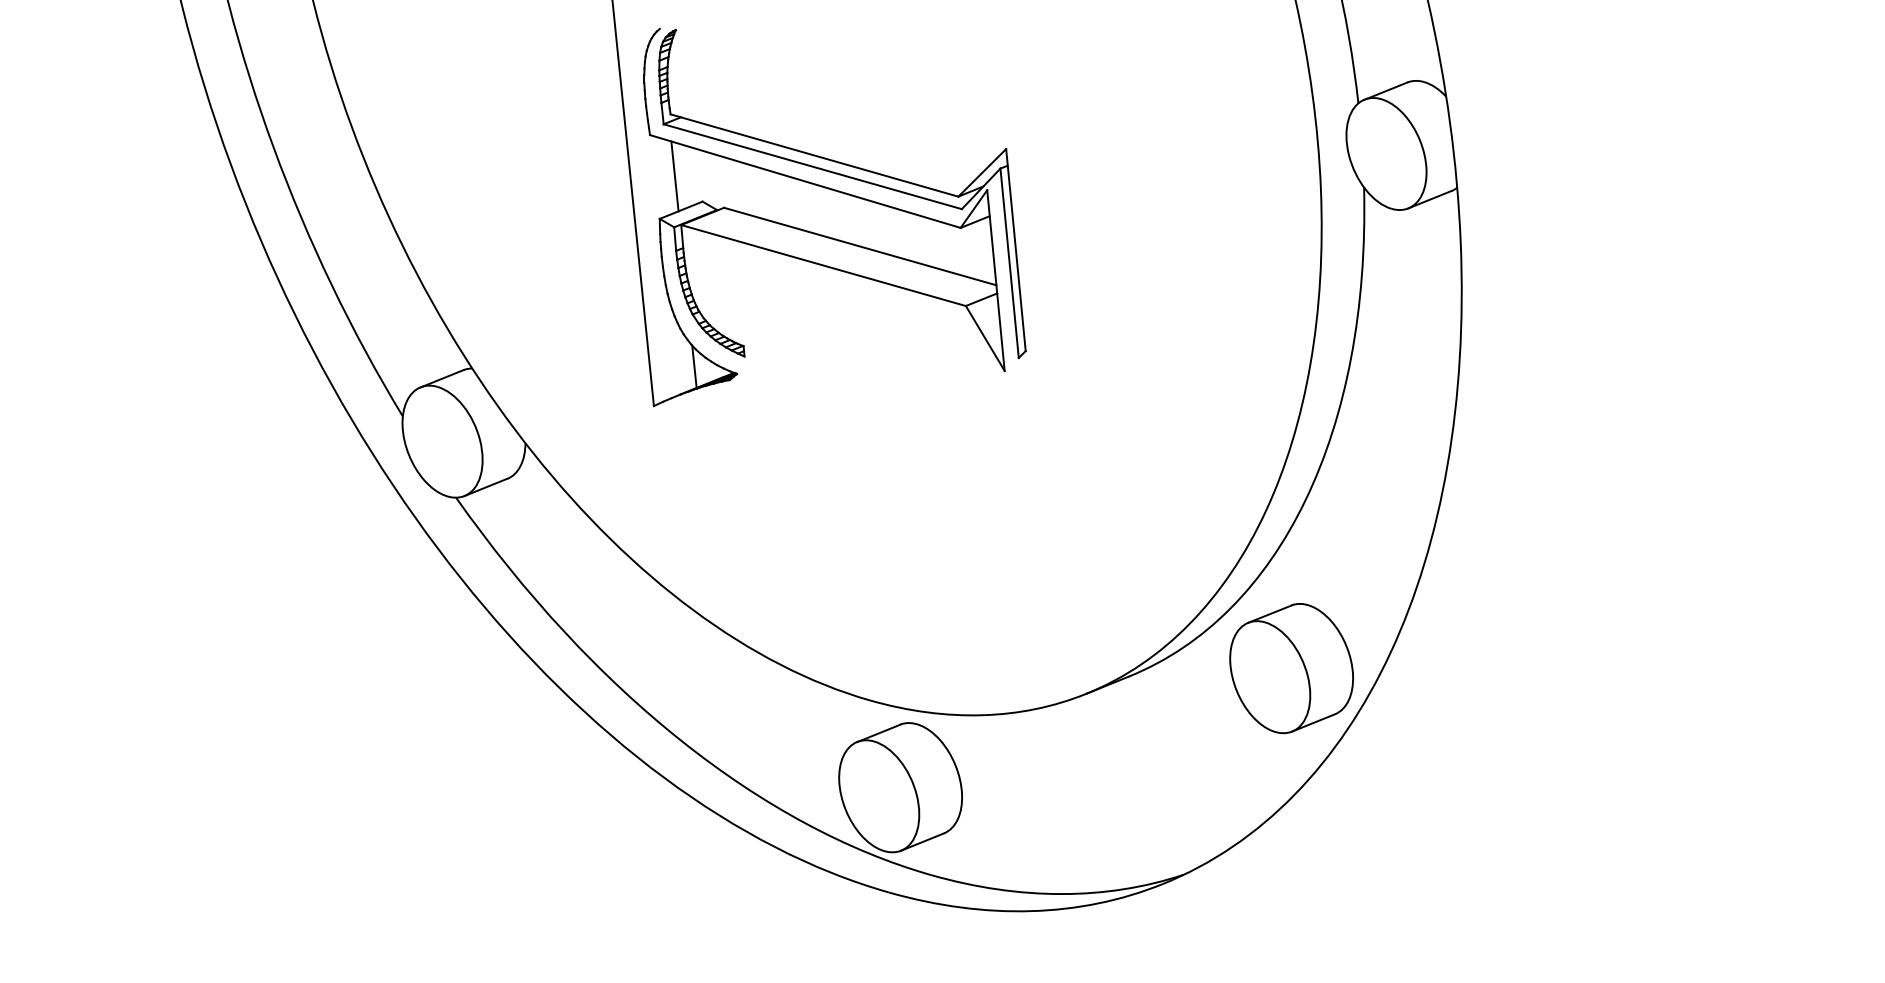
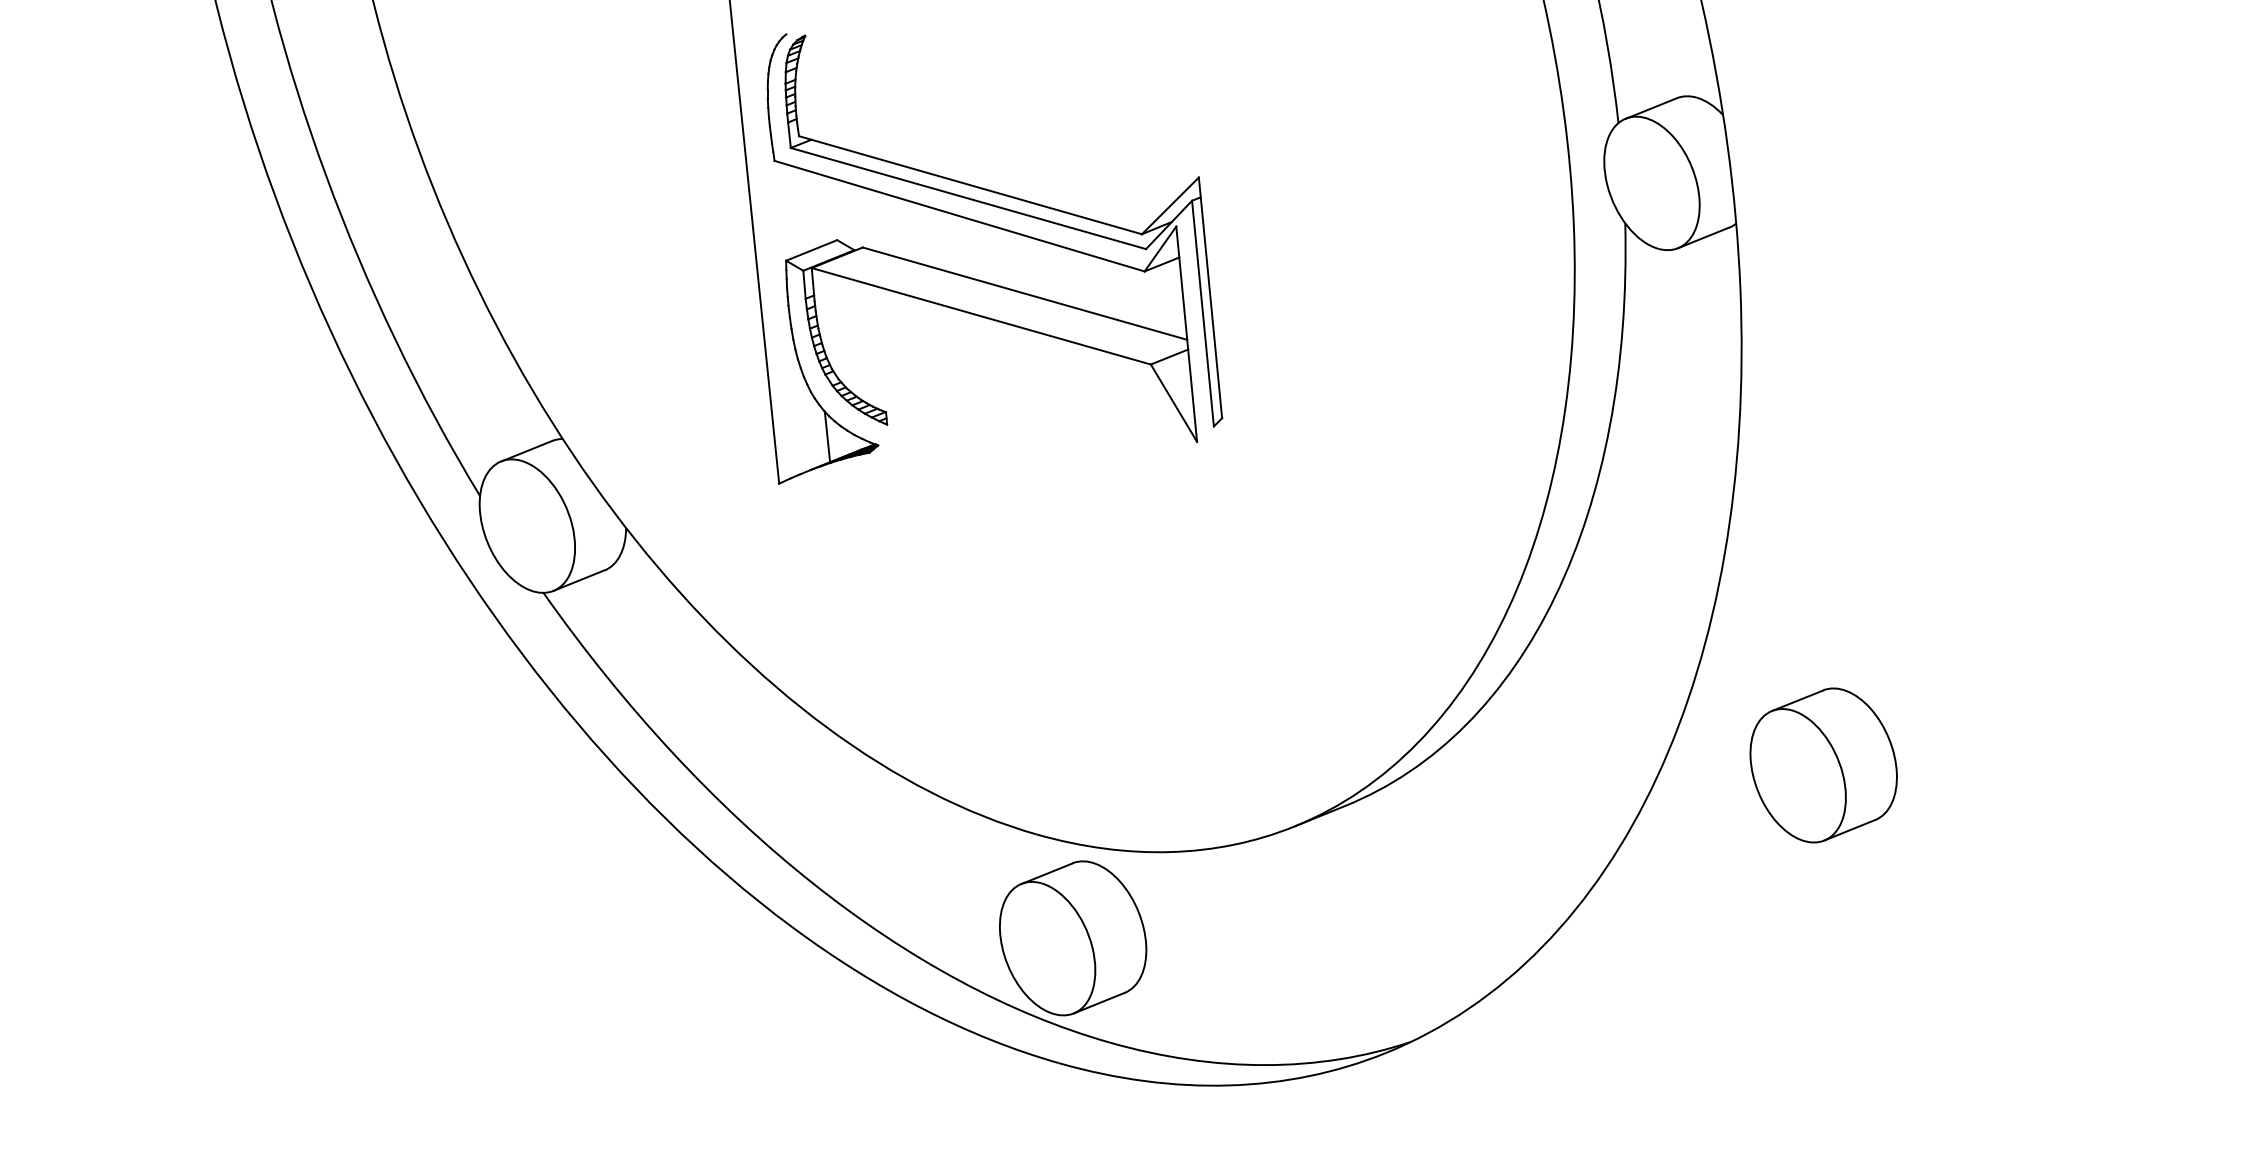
line: (674, 176) -> (803, 210), removed
part: (1291, 668) -> (1823, 765), moved

